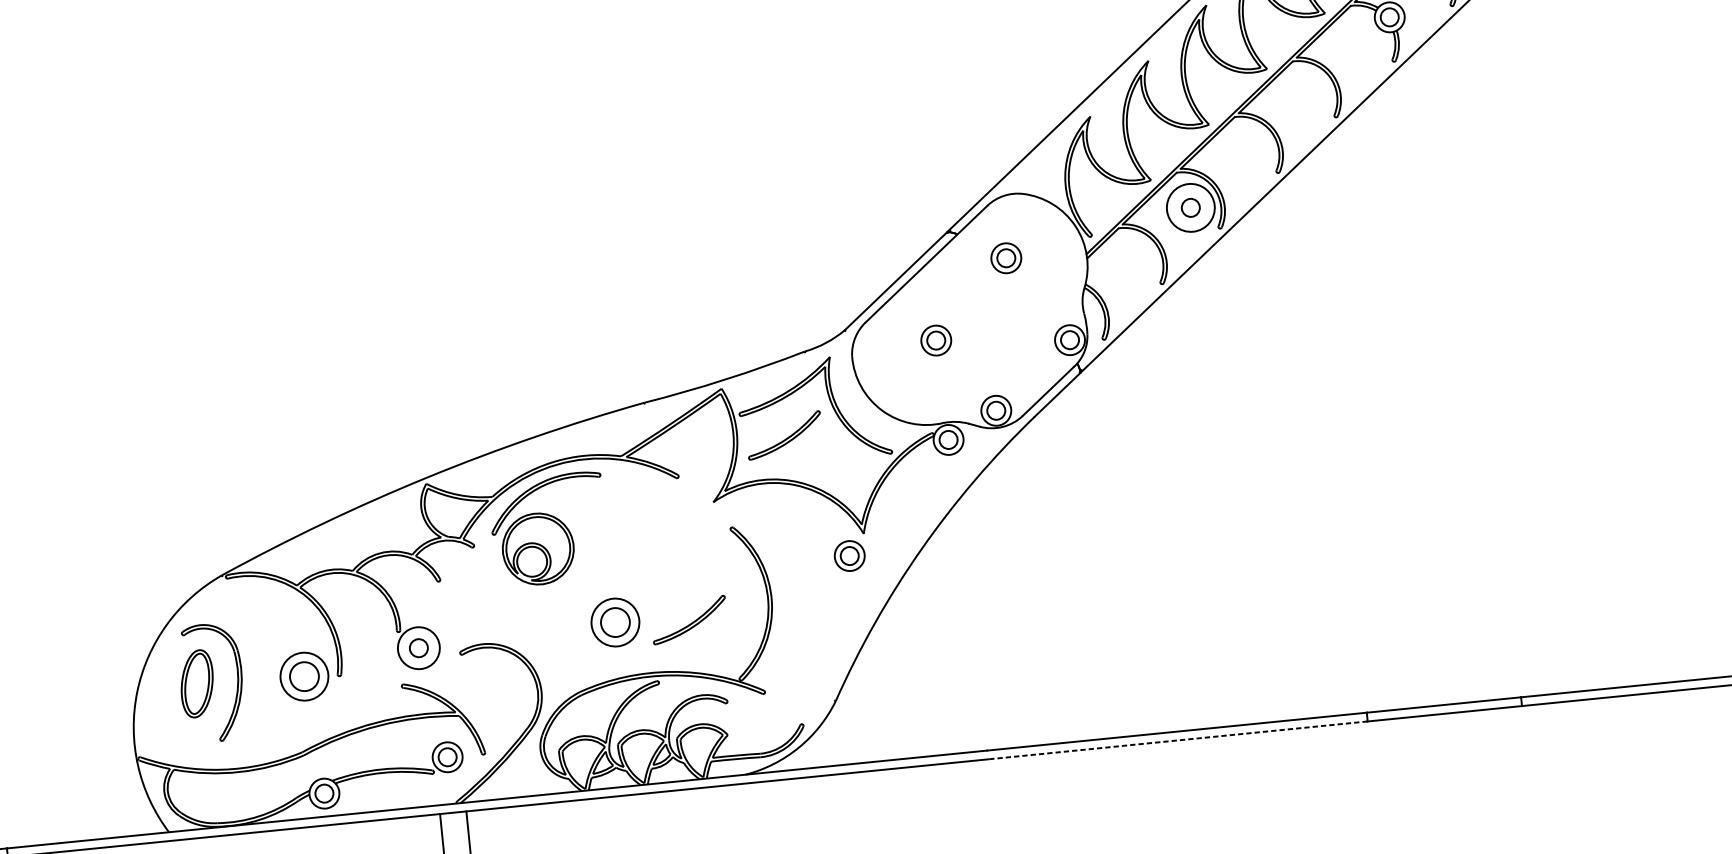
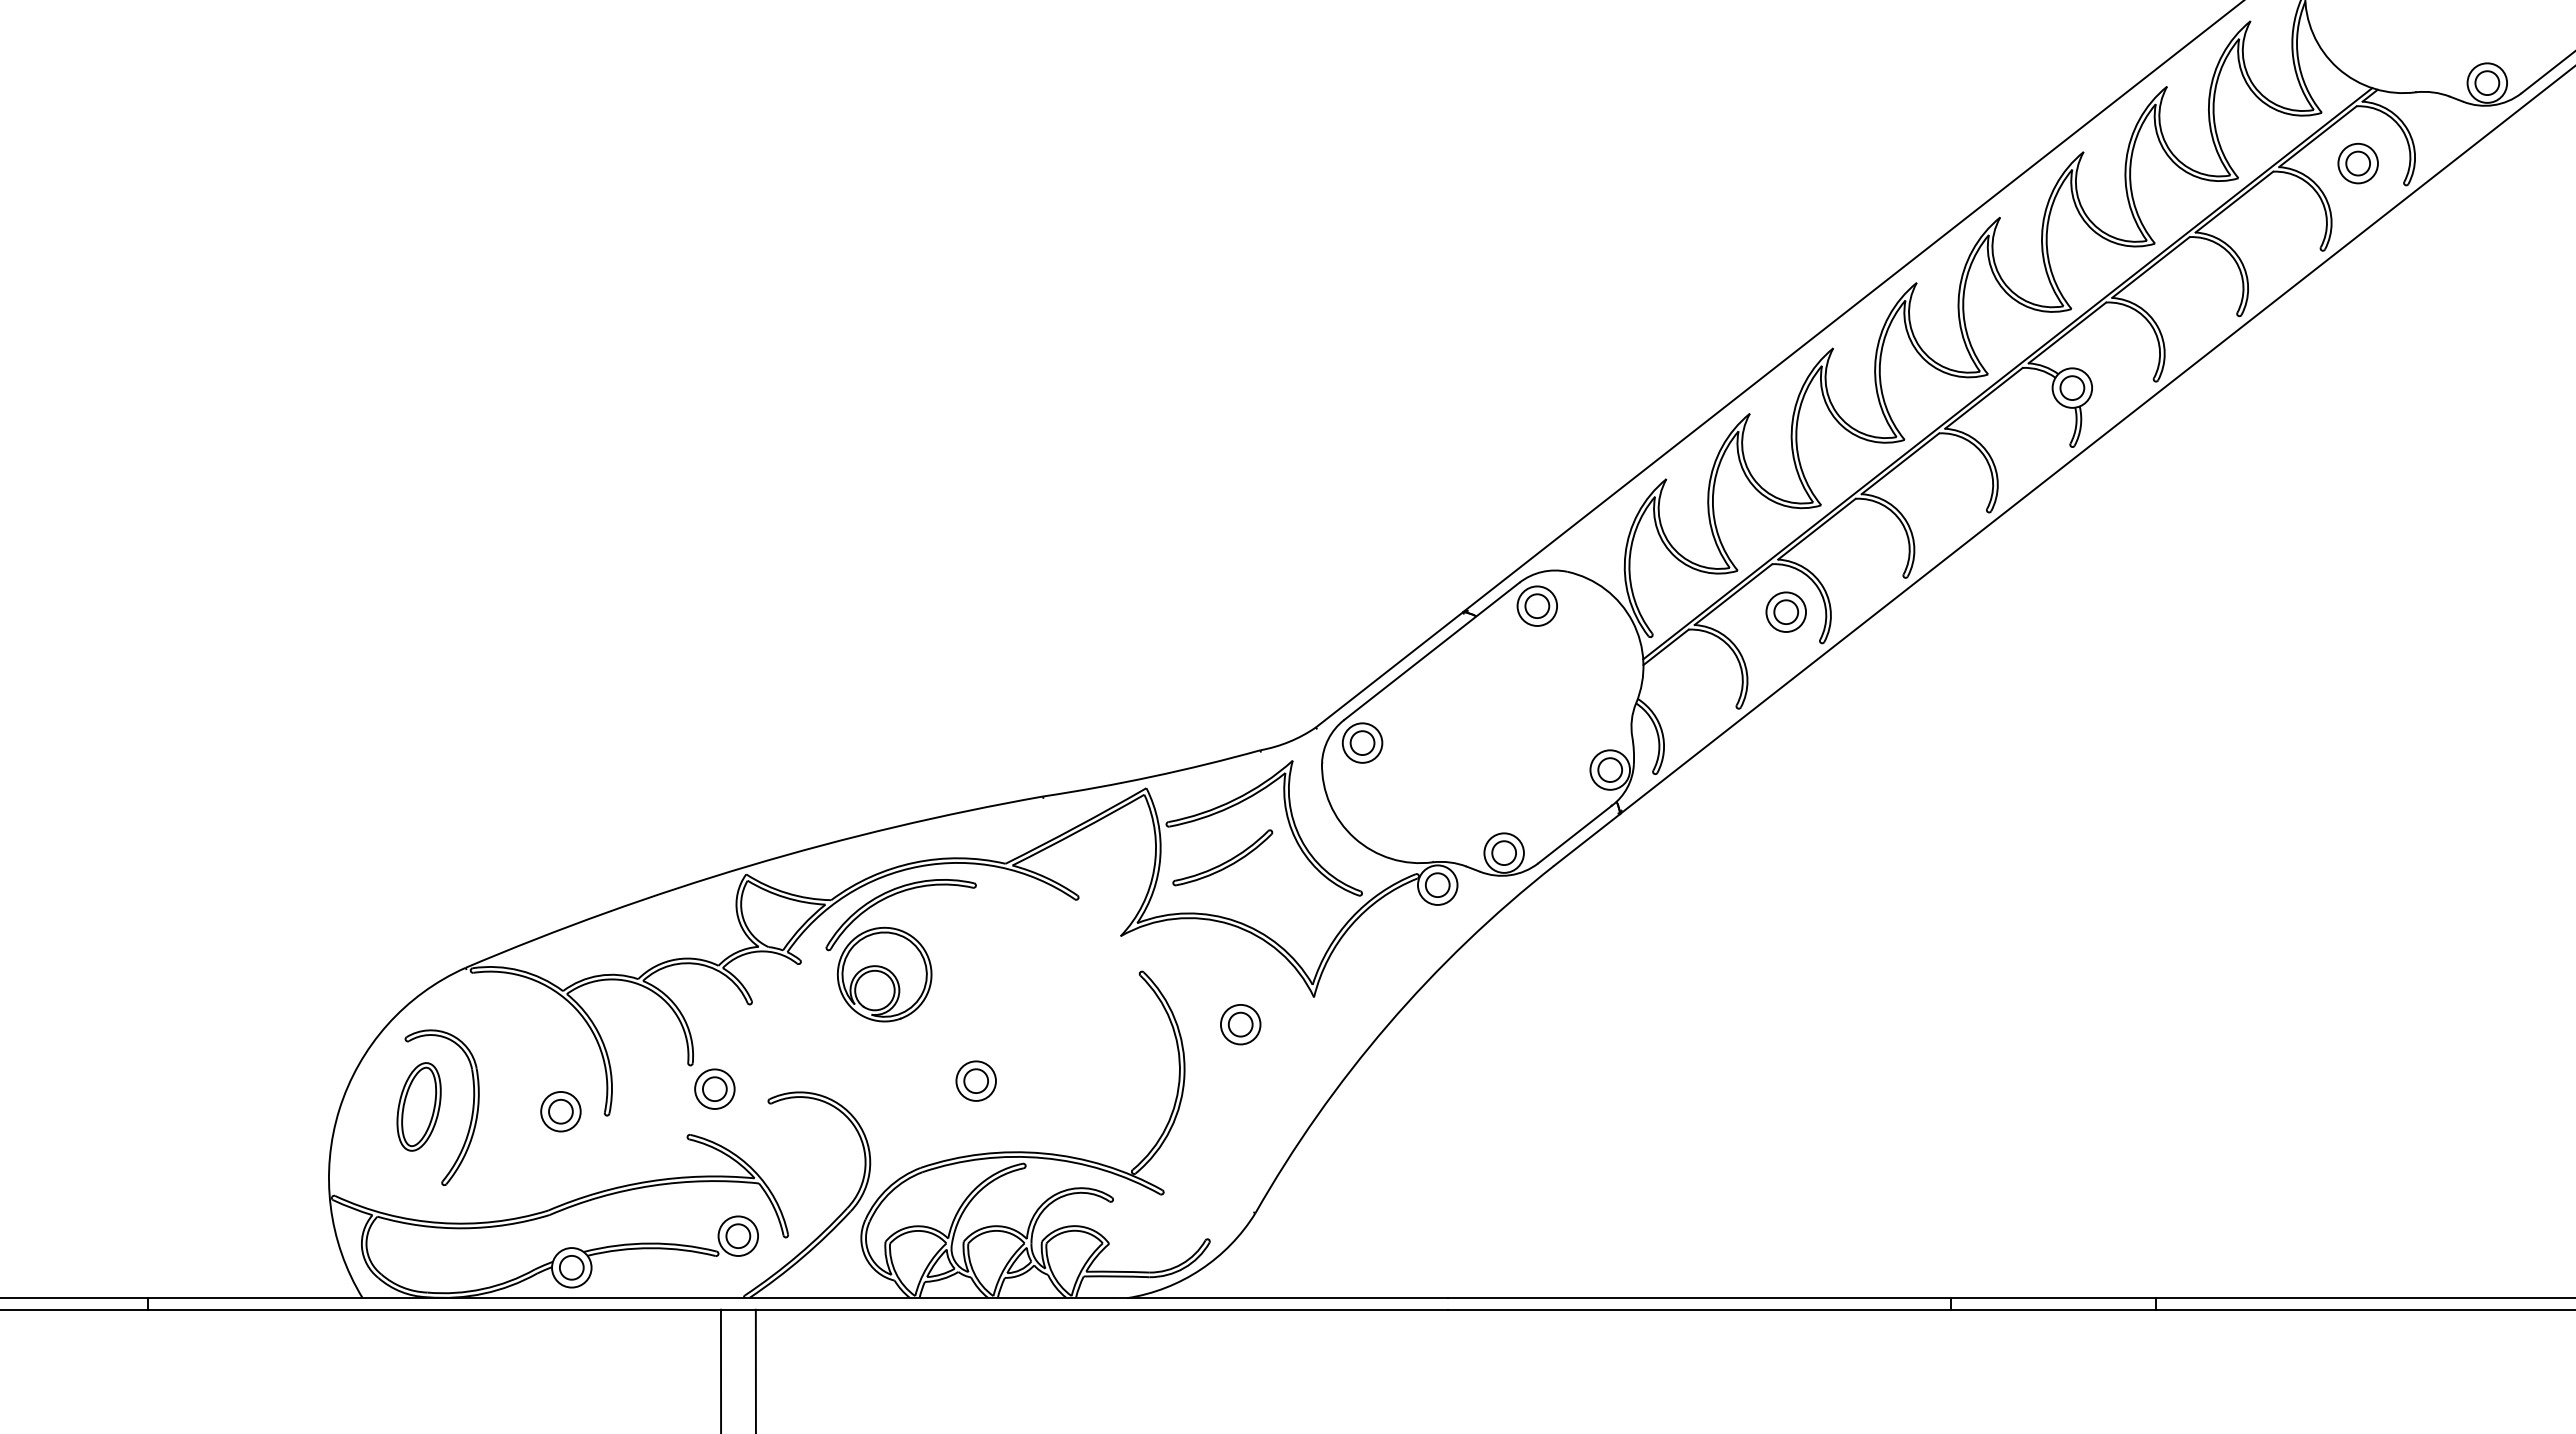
circle: (1190, 207) -> (1786, 611), size x0.62
part: (1005, 257) -> (1536, 605), moved
part: (936, 340) -> (1362, 742), moved
part: (849, 555) -> (1240, 1024), moved
part: (689, 619) -> (1073, 1087), removed
part: (614, 622) -> (975, 1080), size x0.62
circle: (418, 647) -> (714, 1088), size x0.71
part: (304, 676) -> (560, 1111), size x0.62
line: (1177, 740) -> (1699, 1309), dashed -> solid

